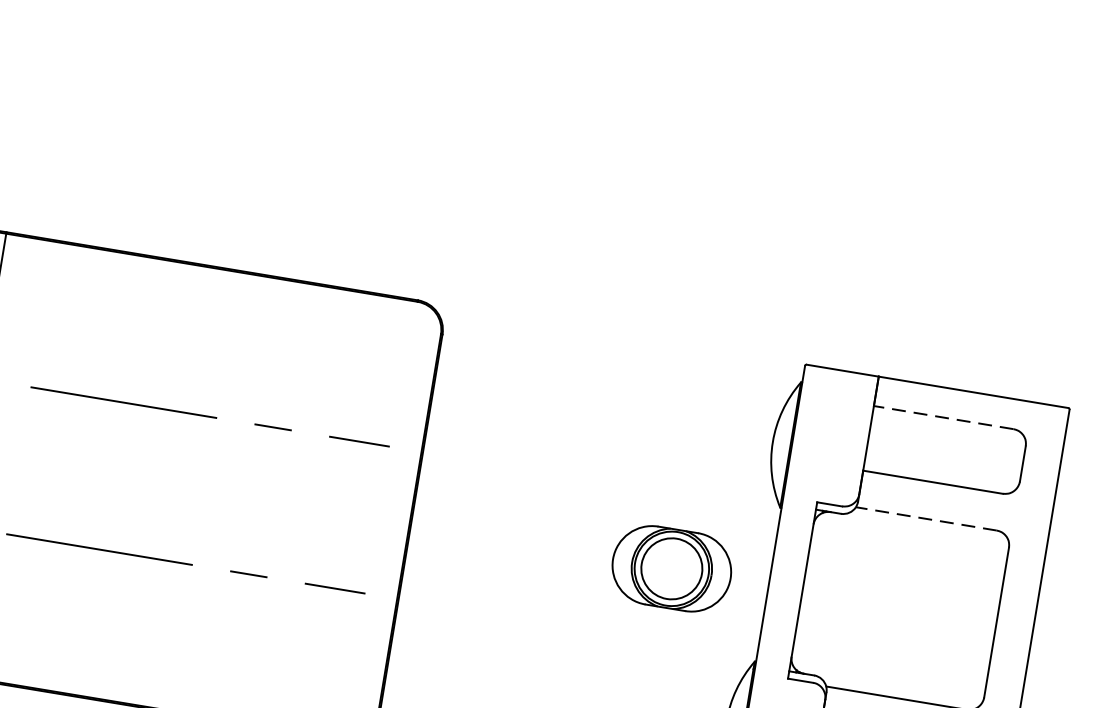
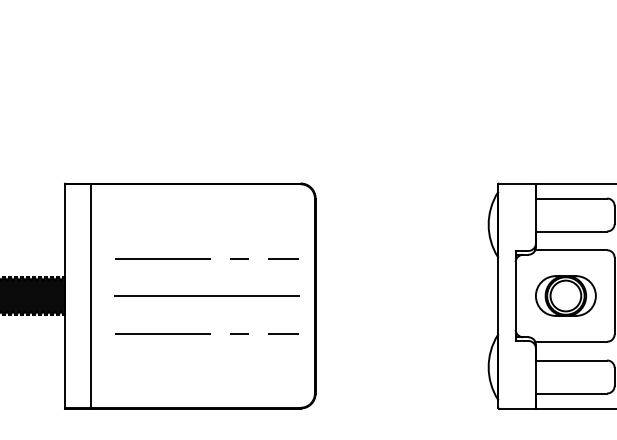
line: (943, 417) -> (571, 198), dashed -> solid
line: (196, 491) -> (206, 296), added
line: (926, 519) -> (571, 250), dashed -> solid
part: (671, 567) -> (565, 295), moved

